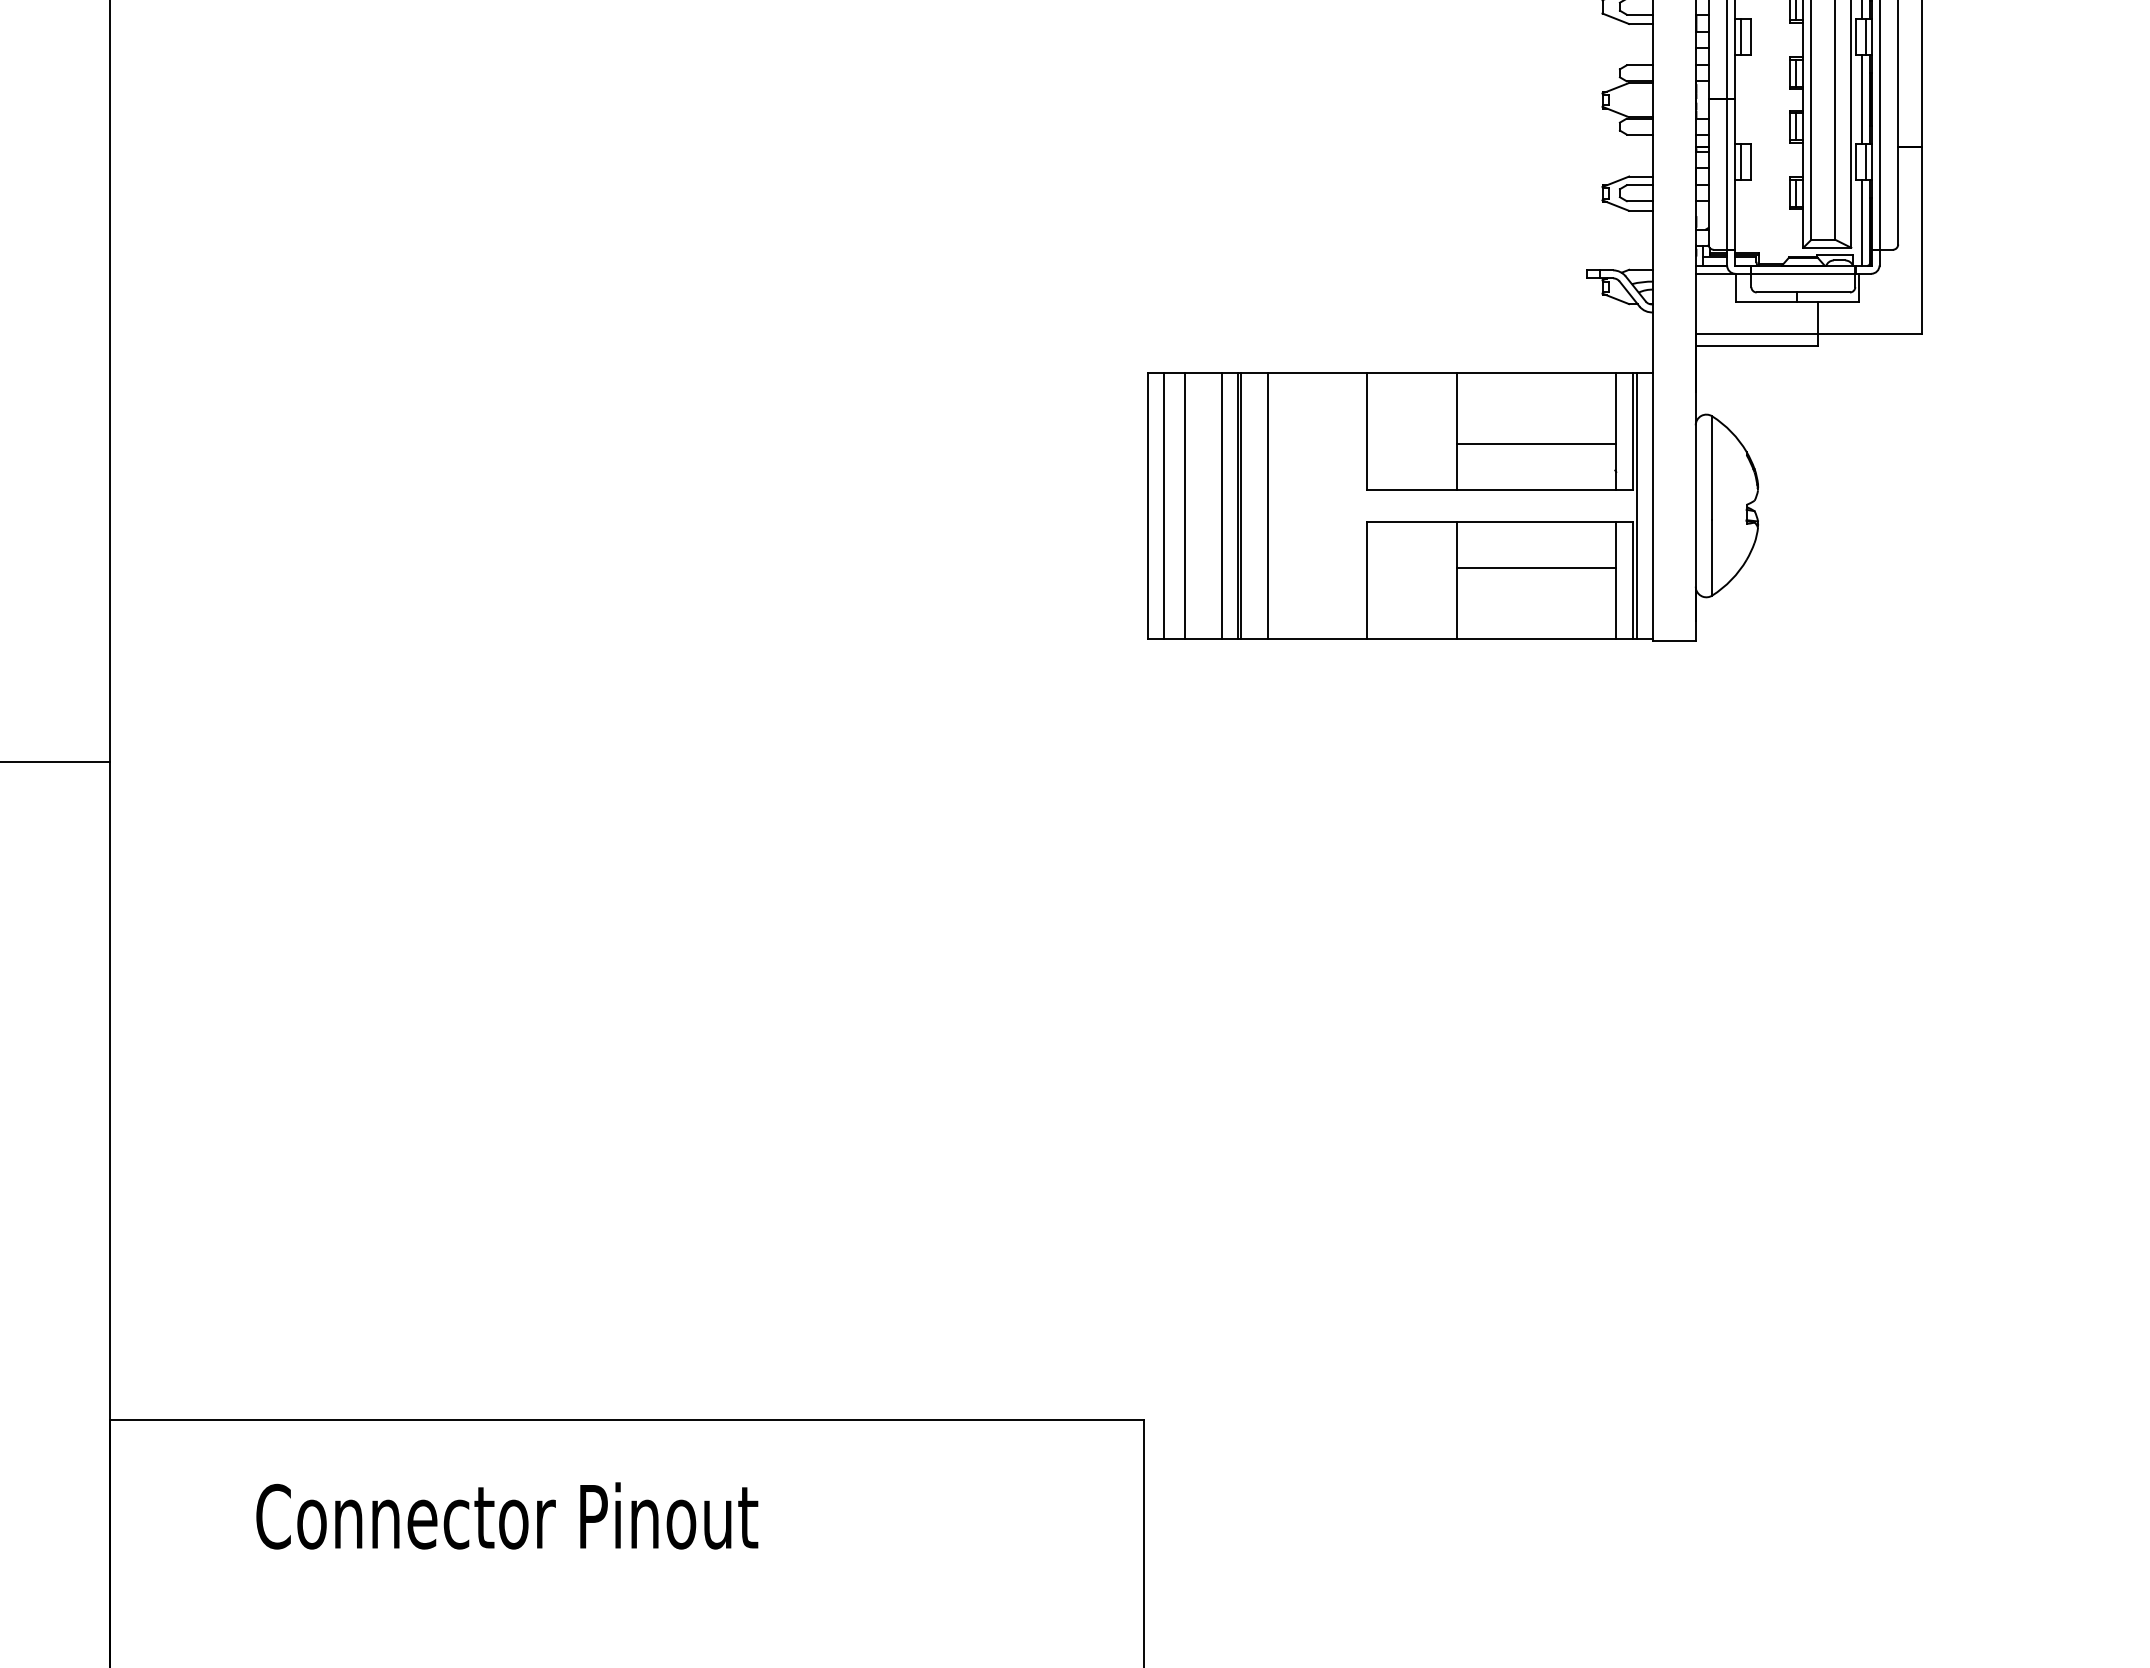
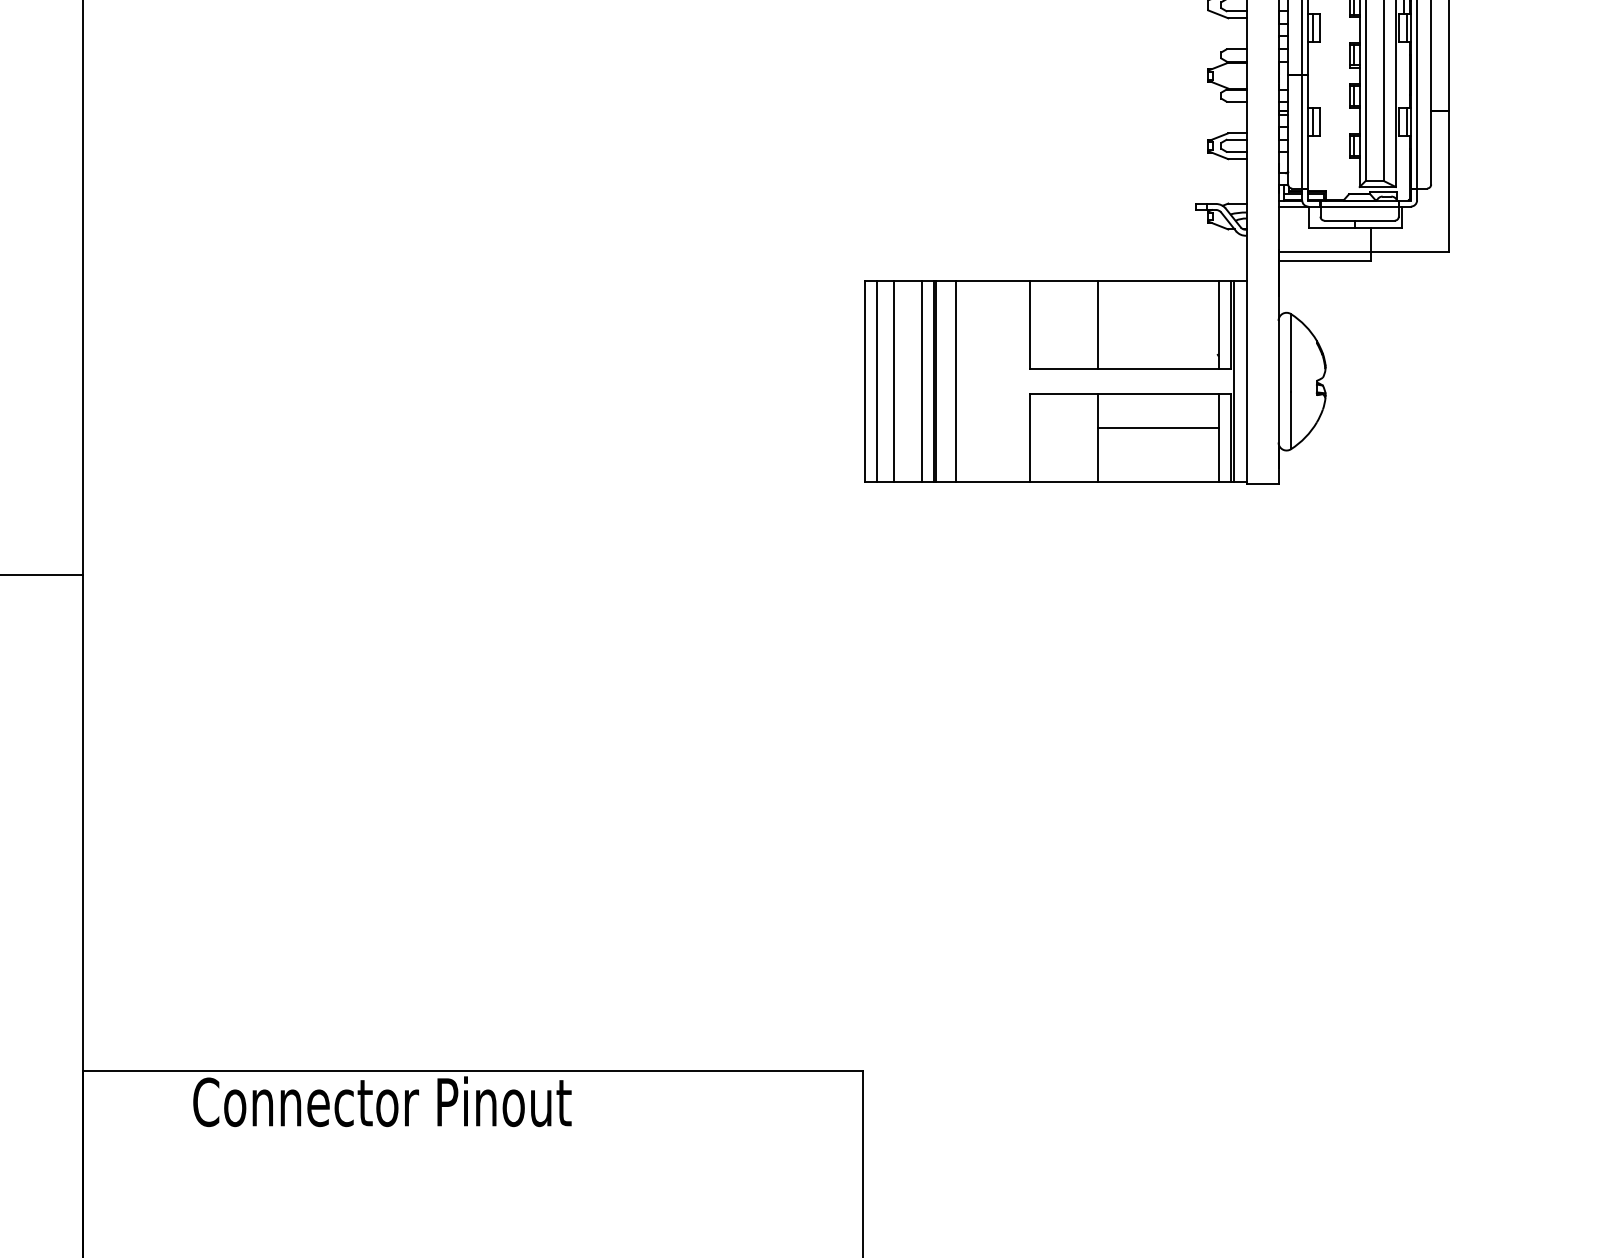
line: (1862, 99) -> (1404, 75), removed
line: (1862, 222) -> (1404, 167), removed
line: (1536, 444) -> (1158, 335), removed
text: (507, 1515) -> (382, 1101), moved

